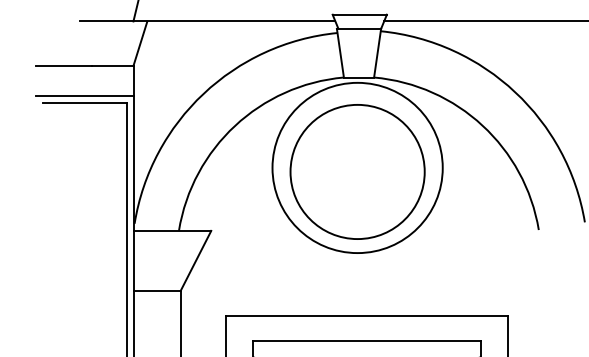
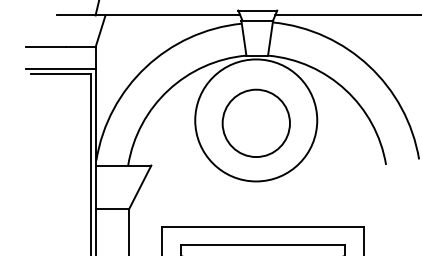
circle: (357, 172) -> (256, 123), size x0.7

